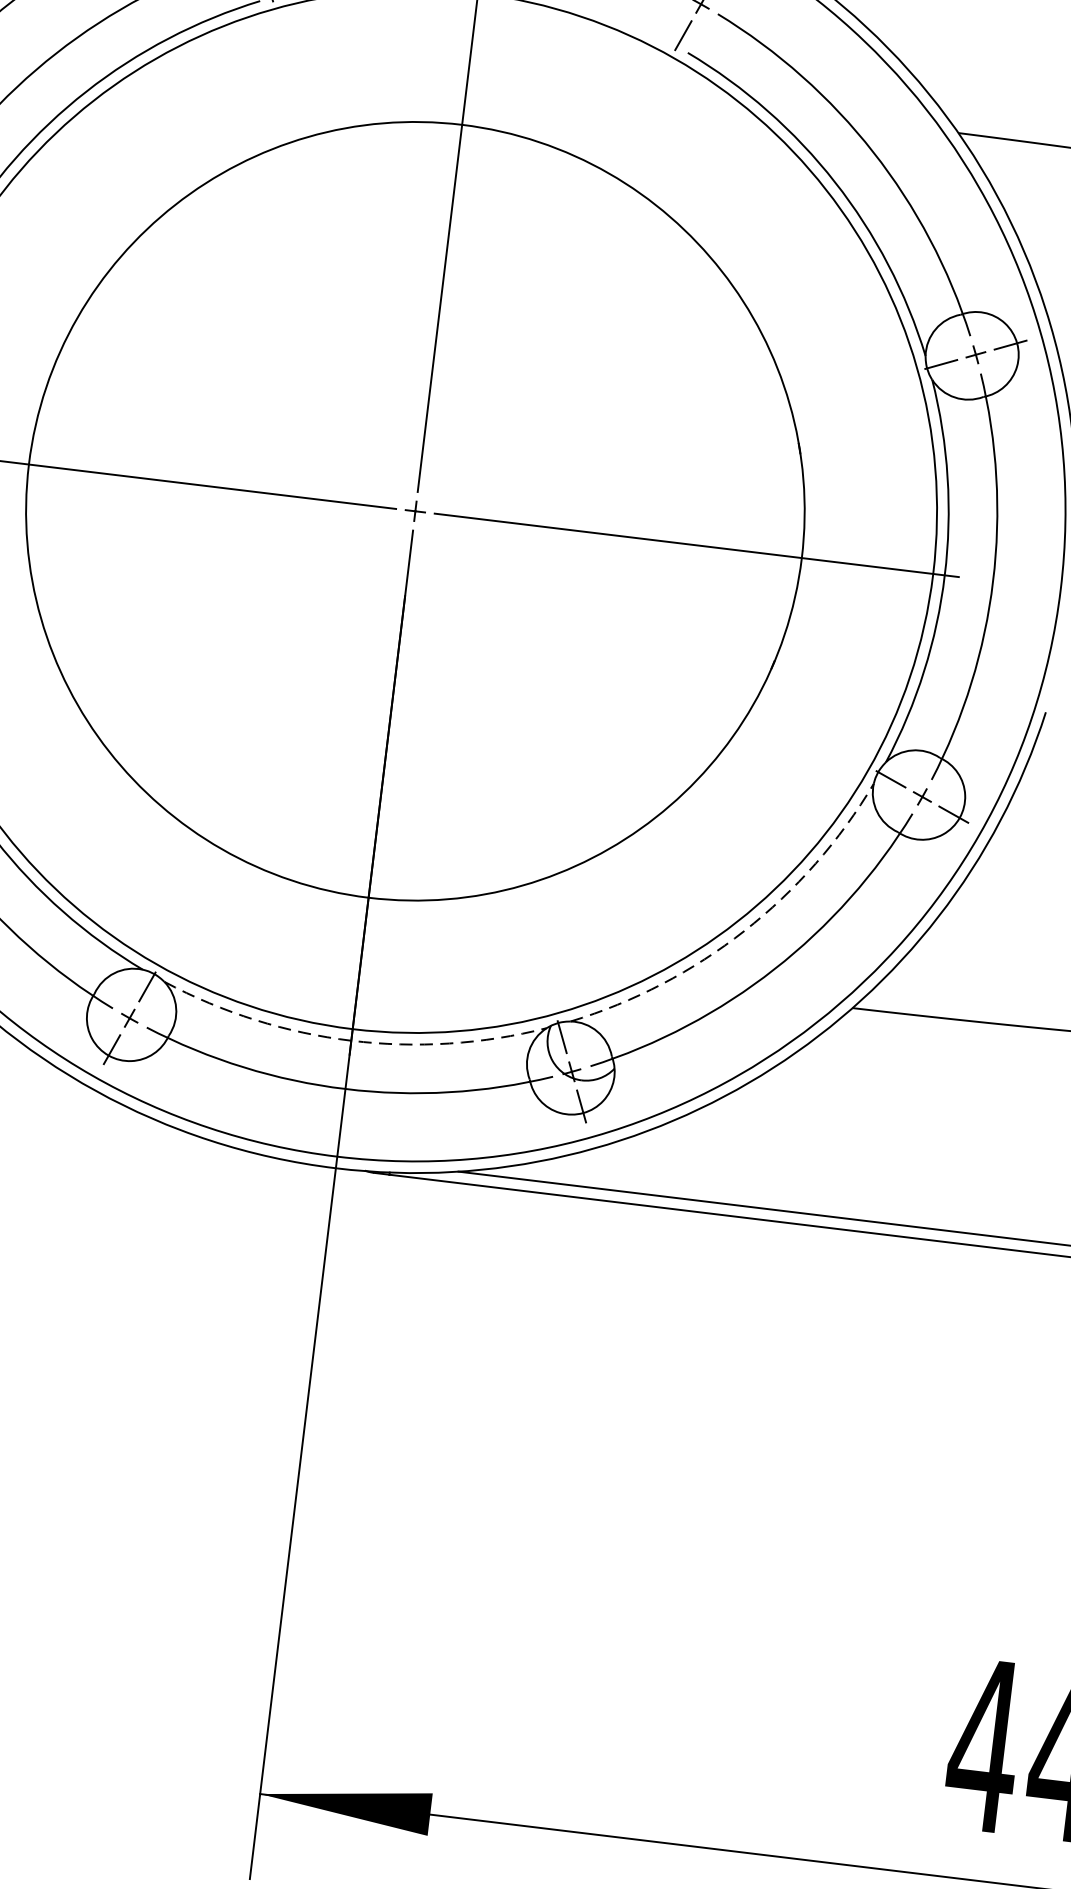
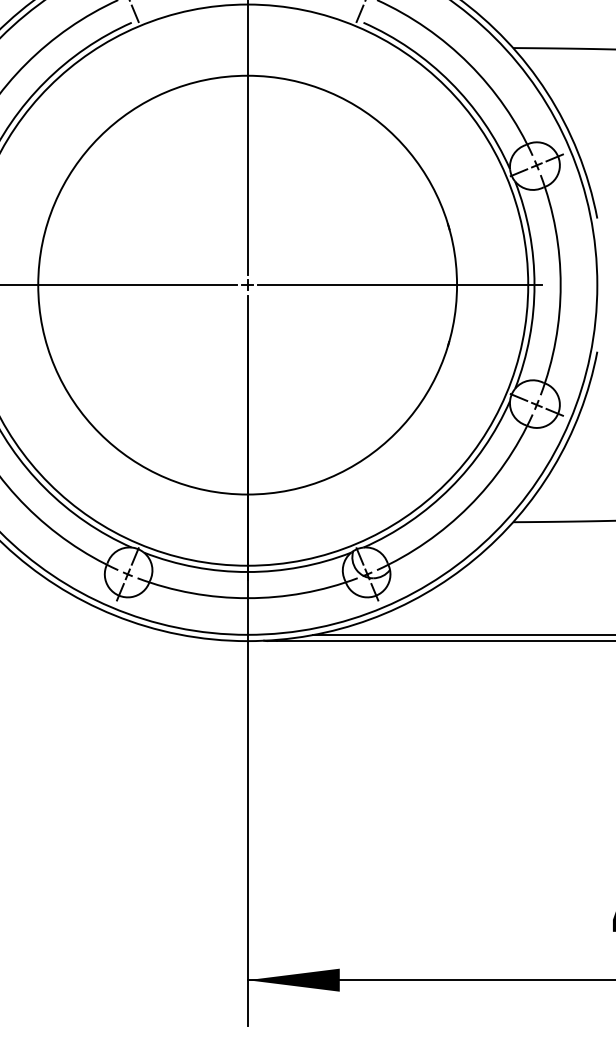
arc: (744, 931) -> (450, 488), dashed -> solid
arc: (350, 1041) -> (247, 572), dashed -> solid

